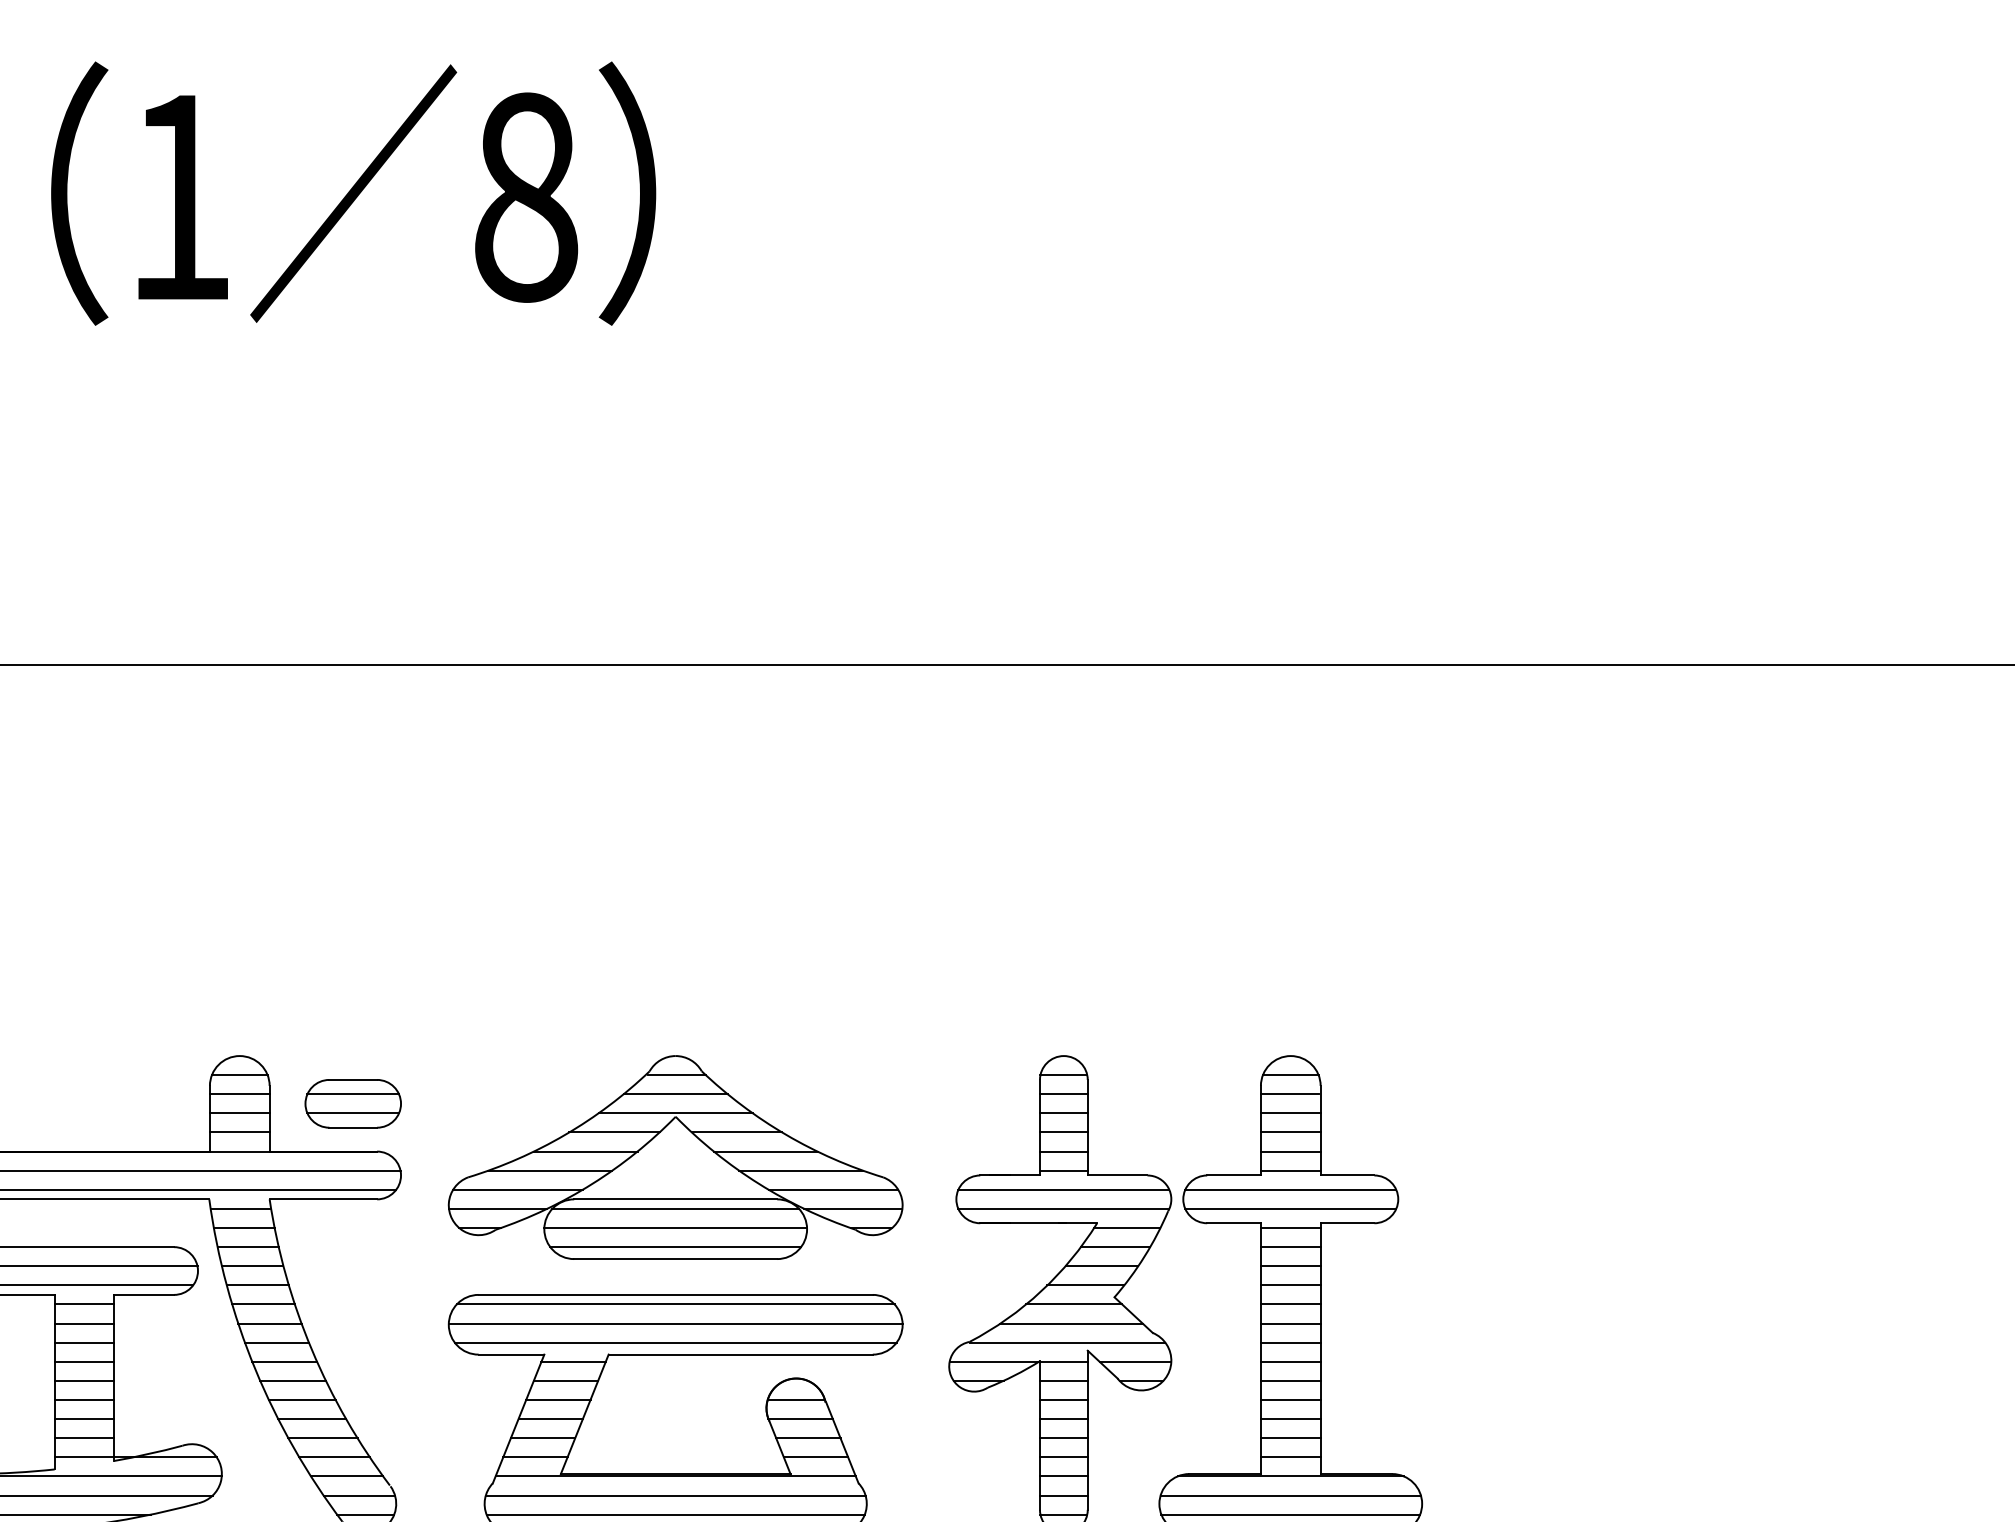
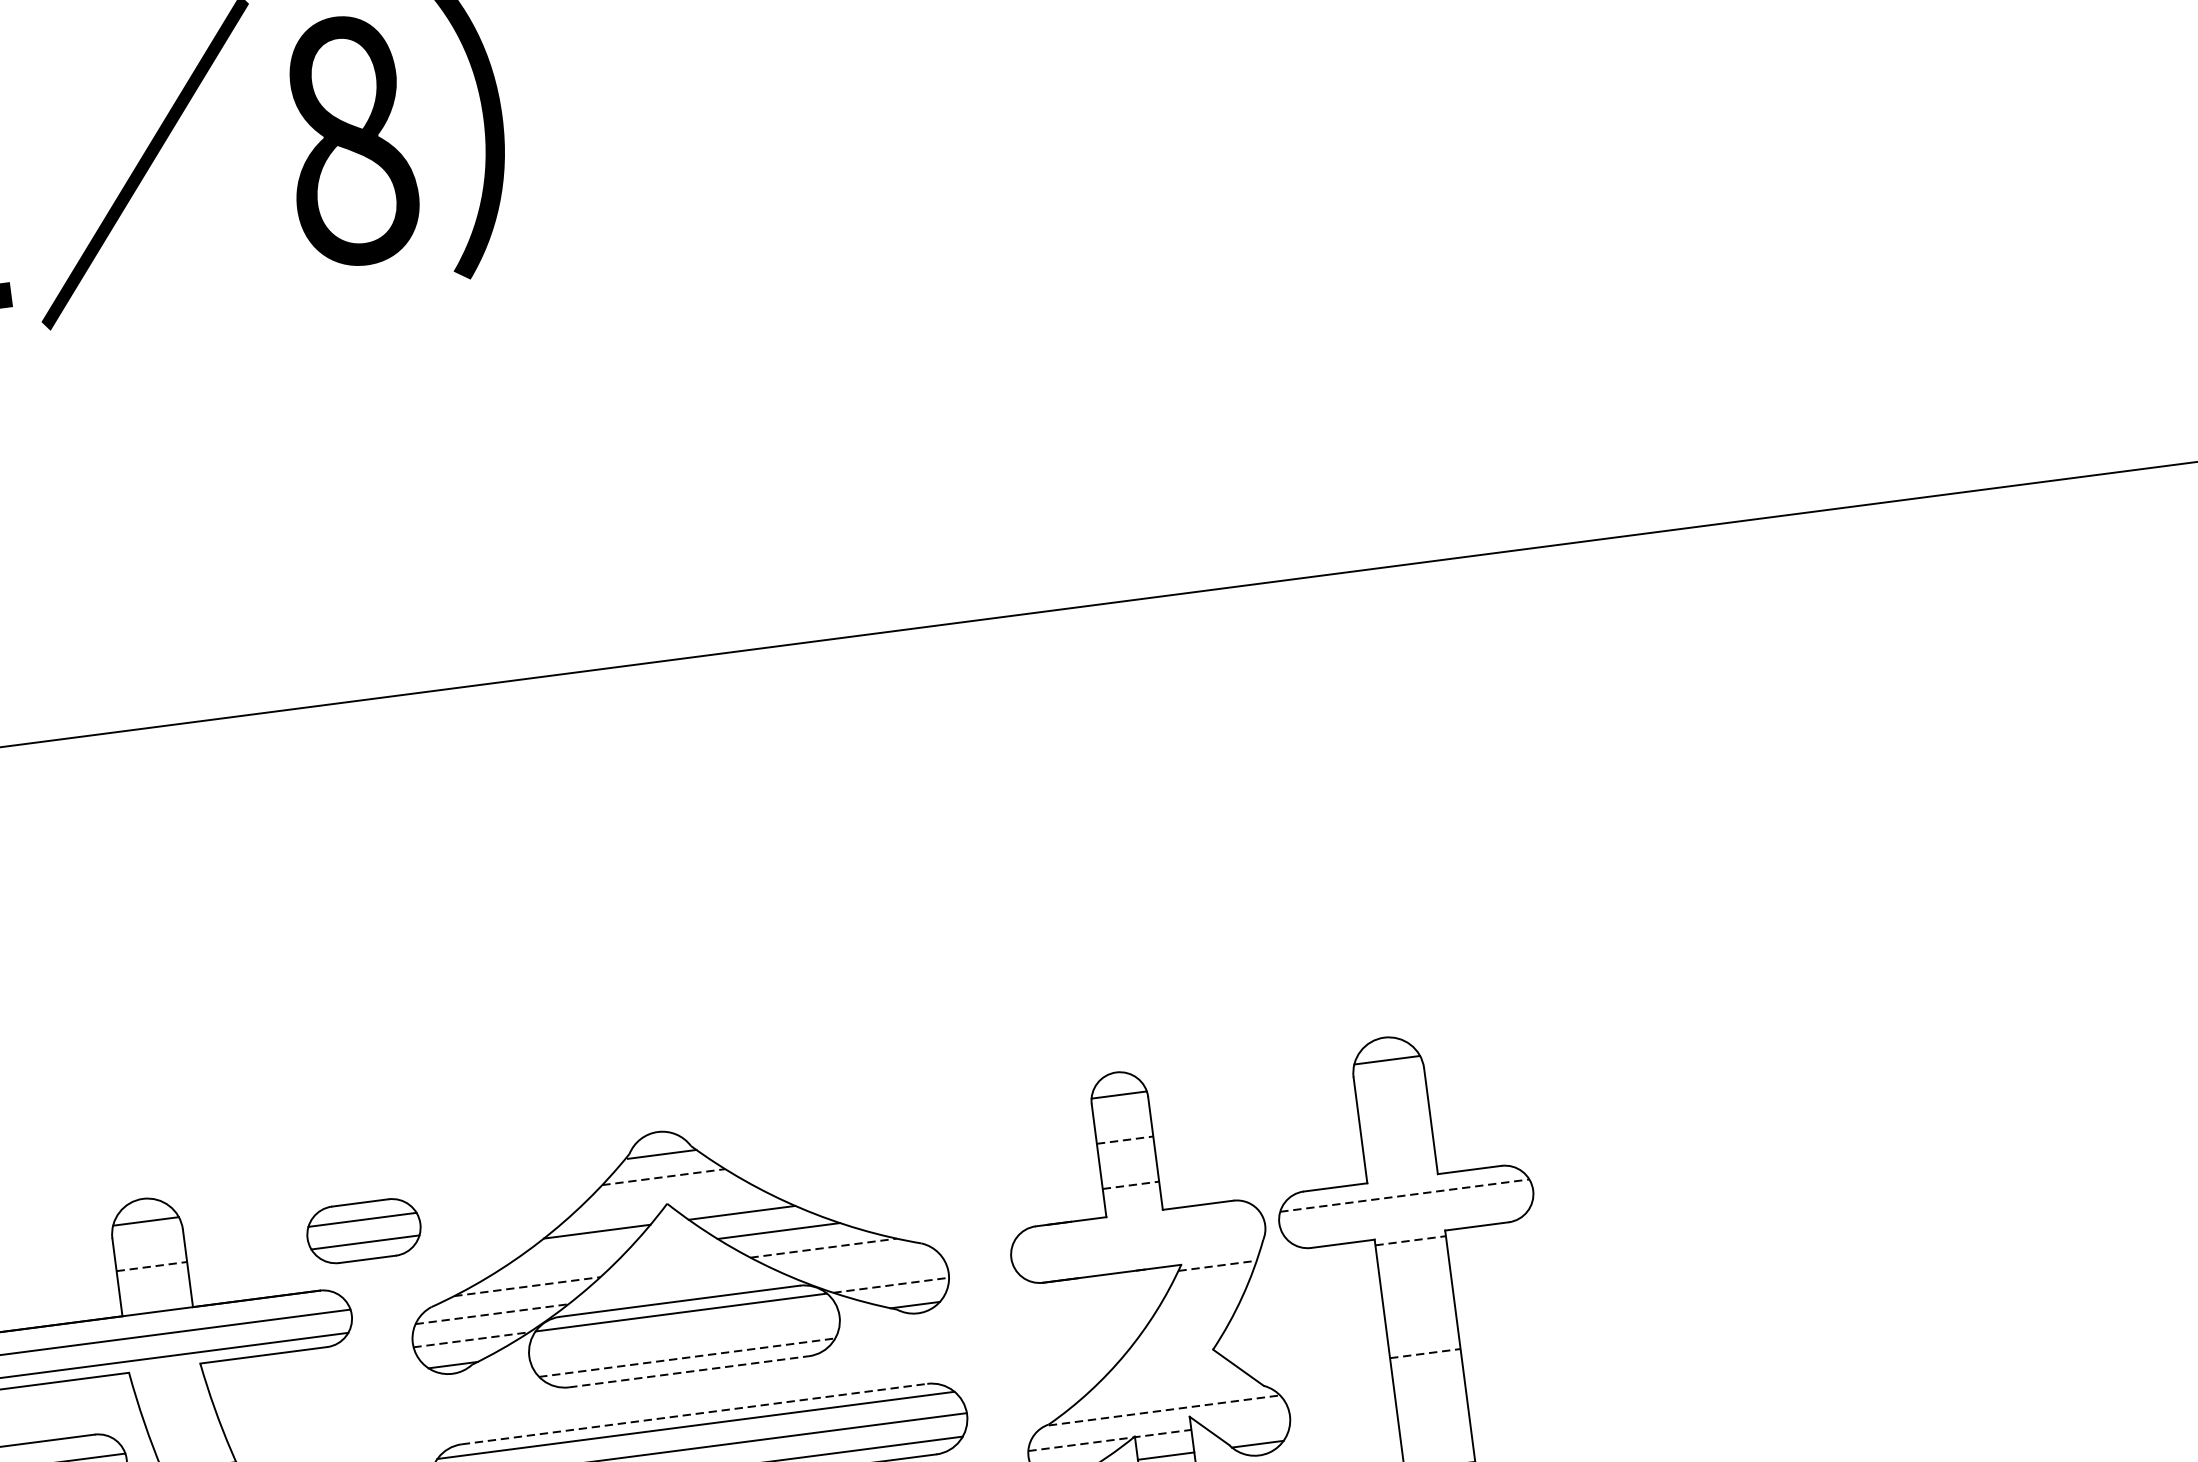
line: (239, 1094) -> (148, 1244), removed
line: (676, 1094) -> (664, 1177), solid -> dashed
line: (1063, 1094) -> (1121, 1117), removed
line: (1289, 1094) -> (1388, 1083), removed
part: (352, 1103) -> (363, 1230), moved
line: (239, 1113) -> (151, 1266), solid -> dashed
line: (675, 1113) -> (666, 1199), removed
line: (1063, 1113) -> (1124, 1140), solid -> dashed
line: (1290, 1113) -> (1392, 1105), removed
line: (239, 1132) -> (154, 1289), removed
line: (1063, 1132) -> (1127, 1162), removed
line: (1290, 1132) -> (1395, 1127), removed
line: (585, 1151) -> (565, 1258), removed
line: (1063, 1151) -> (1130, 1185), solid -> dashed
line: (1290, 1151) -> (1398, 1150), removed
line: (550, 1170) -> (527, 1286), solid -> dashed
line: (801, 1170) -> (824, 1247), solid -> dashed
line: (1063, 1170) -> (1133, 1207), removed
line: (1290, 1170) -> (1401, 1172), removed
line: (517, 1189) -> (491, 1313), solid -> dashed
line: (833, 1189) -> (864, 1265), removed
line: (1063, 1189) -> (1136, 1230), removed
line: (1291, 1189) -> (1405, 1195), solid -> dashed
line: (240, 1208) -> (167, 1378), removed
line: (498, 1208) -> (471, 1339), solid -> dashed
line: (853, 1208) -> (891, 1284), solid -> dashed
line: (1063, 1208) -> (1139, 1252), removed
line: (1290, 1208) -> (1407, 1217), removed
line: (243, 1228) -> (173, 1401), removed
line: (675, 1228) -> (684, 1335), removed
line: (1127, 1228) -> (1217, 1266), solid -> dashed
line: (1290, 1228) -> (1410, 1241), solid -> dashed
line: (247, 1247) -> (181, 1423), removed
line: (676, 1247) -> (688, 1357), solid -> dashed
line: (1115, 1247) -> (1206, 1290), removed
line: (1290, 1247) -> (1413, 1263), removed
line: (675, 1259) -> (688, 1372), solid -> dashed
line: (252, 1266) -> (190, 1445), removed
line: (1101, 1266) -> (1193, 1315), removed
line: (1290, 1266) -> (1416, 1286), removed
line: (1085, 1285) -> (1177, 1340), removed
line: (1290, 1285) -> (1419, 1308), removed
line: (676, 1294) -> (695, 1413), solid -> dashed
line: (1074, 1304) -> (1166, 1364), removed
line: (1290, 1304) -> (1422, 1331), removed
line: (1071, 1323) -> (1166, 1387), removed
line: (1290, 1323) -> (1424, 1353), solid -> dashed
line: (1067, 1342) -> (1164, 1410), solid -> dashed
line: (1290, 1342) -> (1427, 1376), removed
line: (1019, 1361) -> (1110, 1440), solid -> dashed
line: (1135, 1361) -> (1247, 1422), removed
line: (1290, 1361) -> (1430, 1398), removed
line: (1290, 1380) -> (1433, 1420), removed
line: (1290, 1400) -> (1436, 1444), removed

